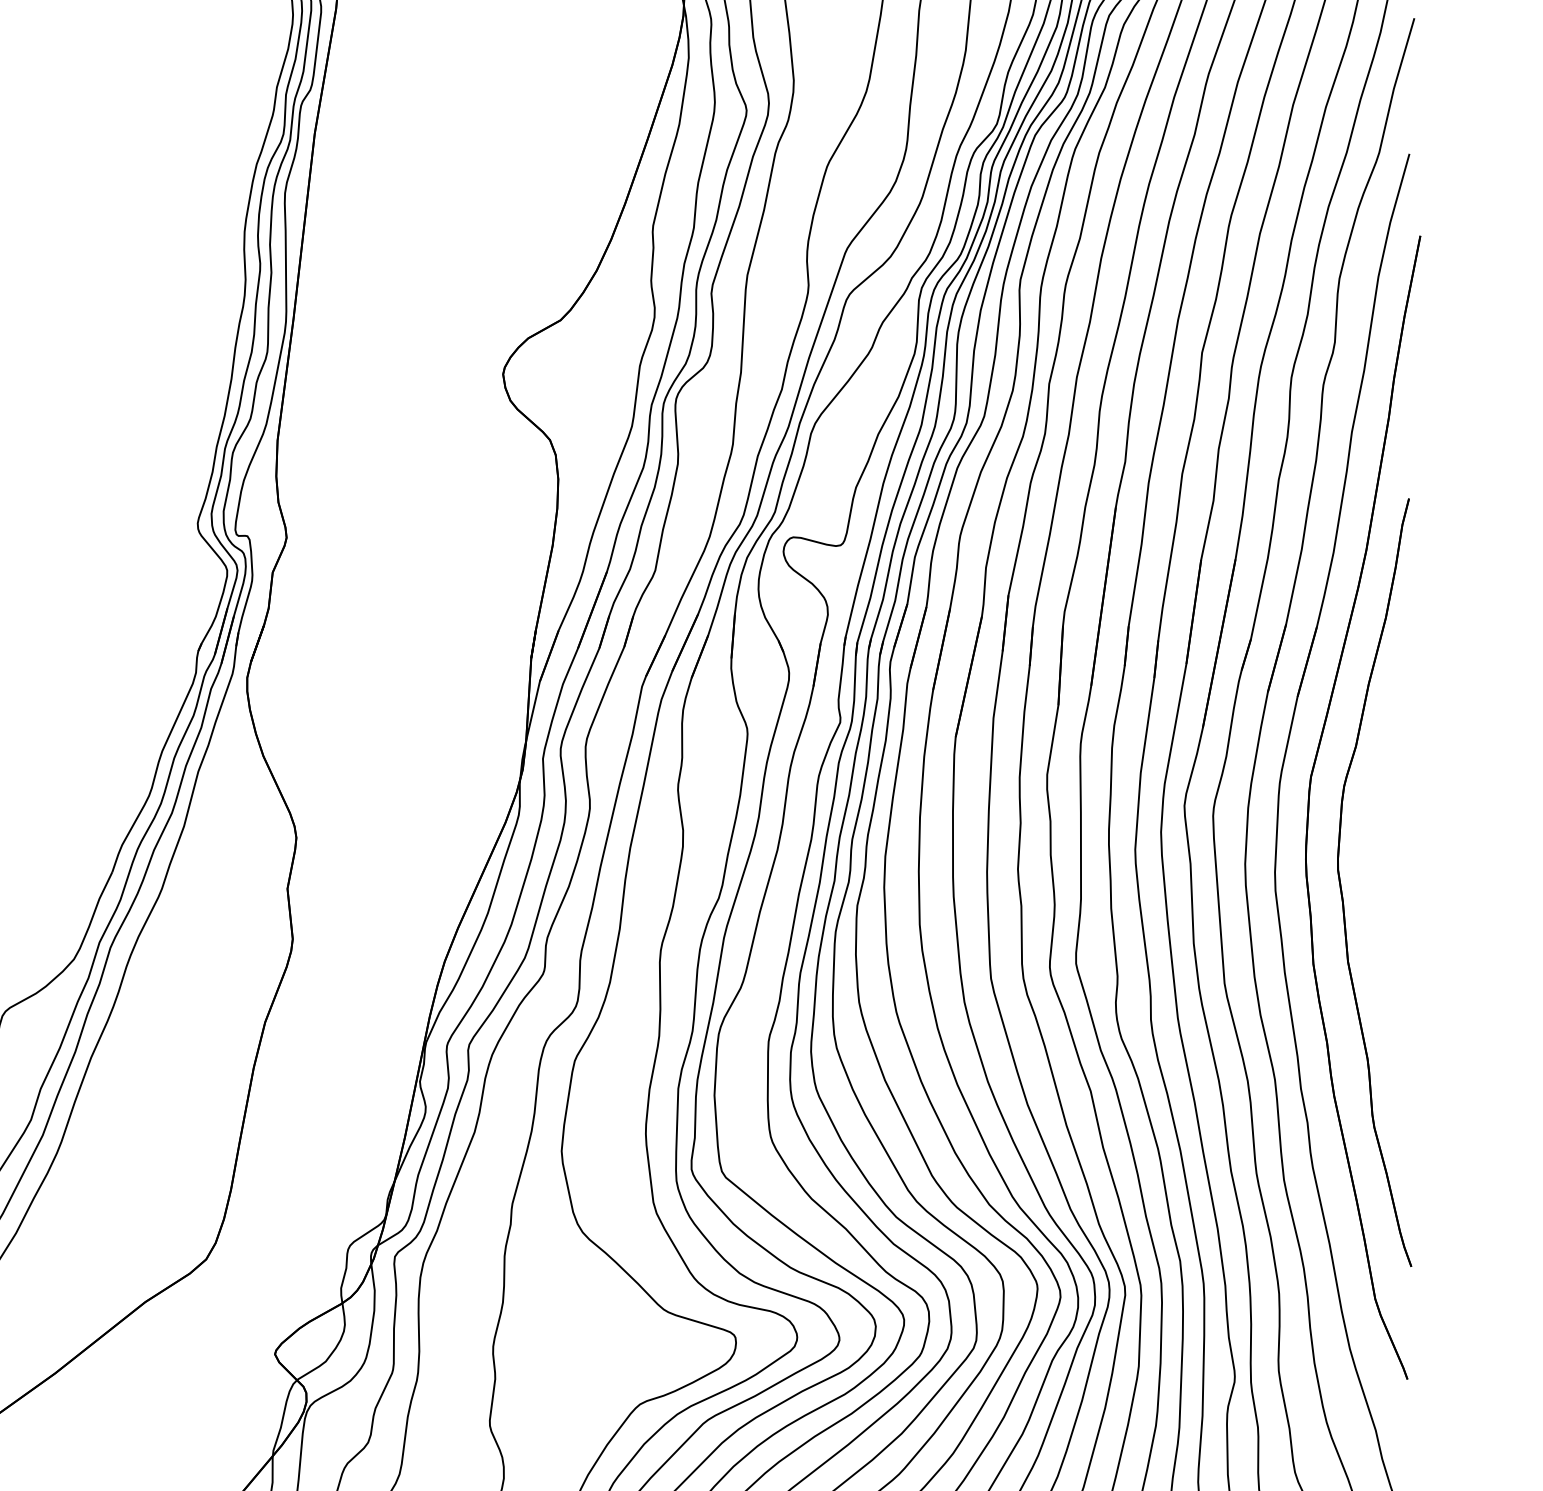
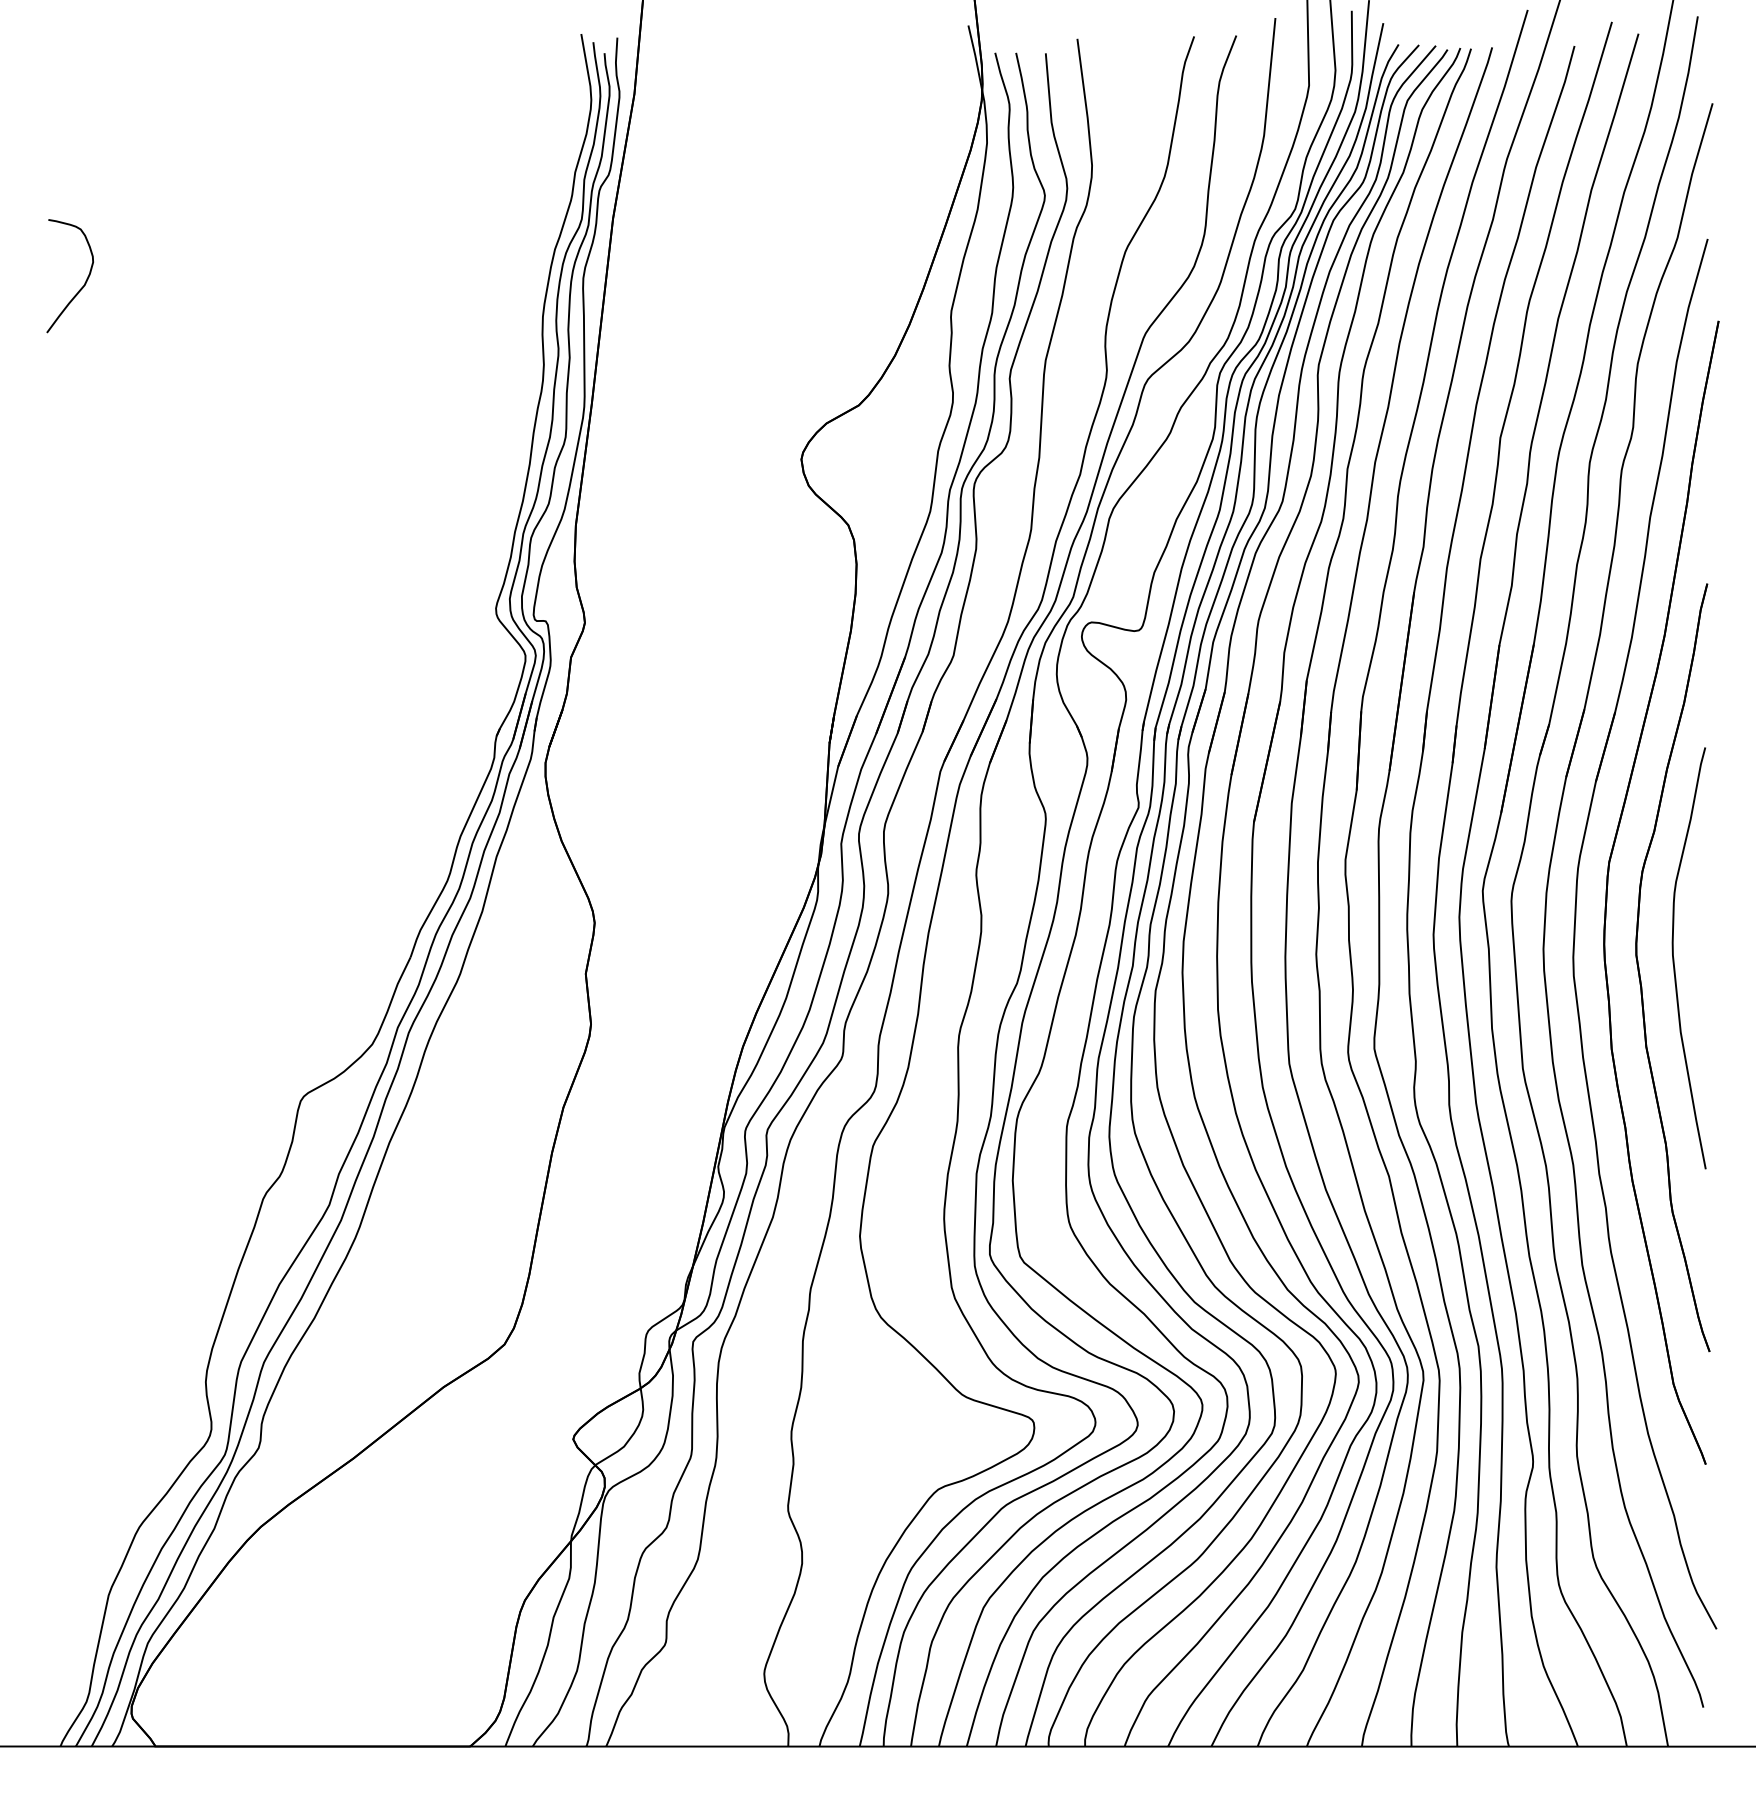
curve: (1376, 873) -> (1674, 958), added

